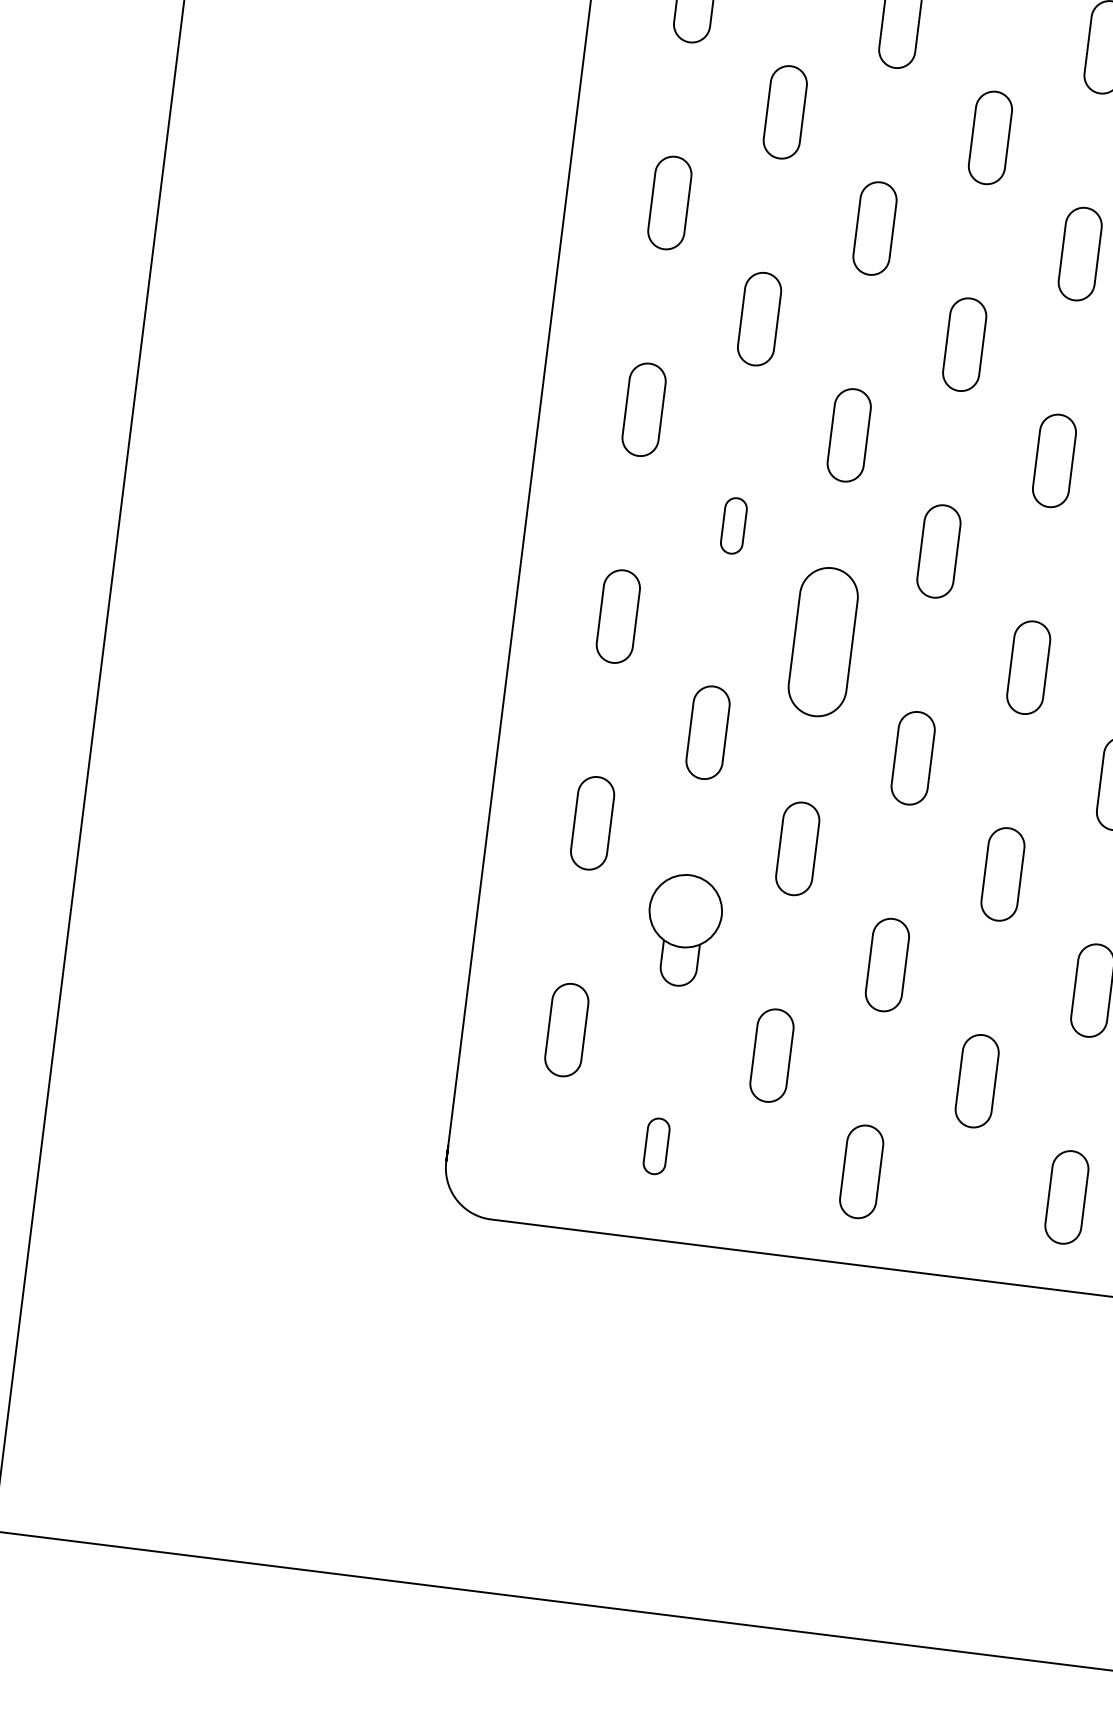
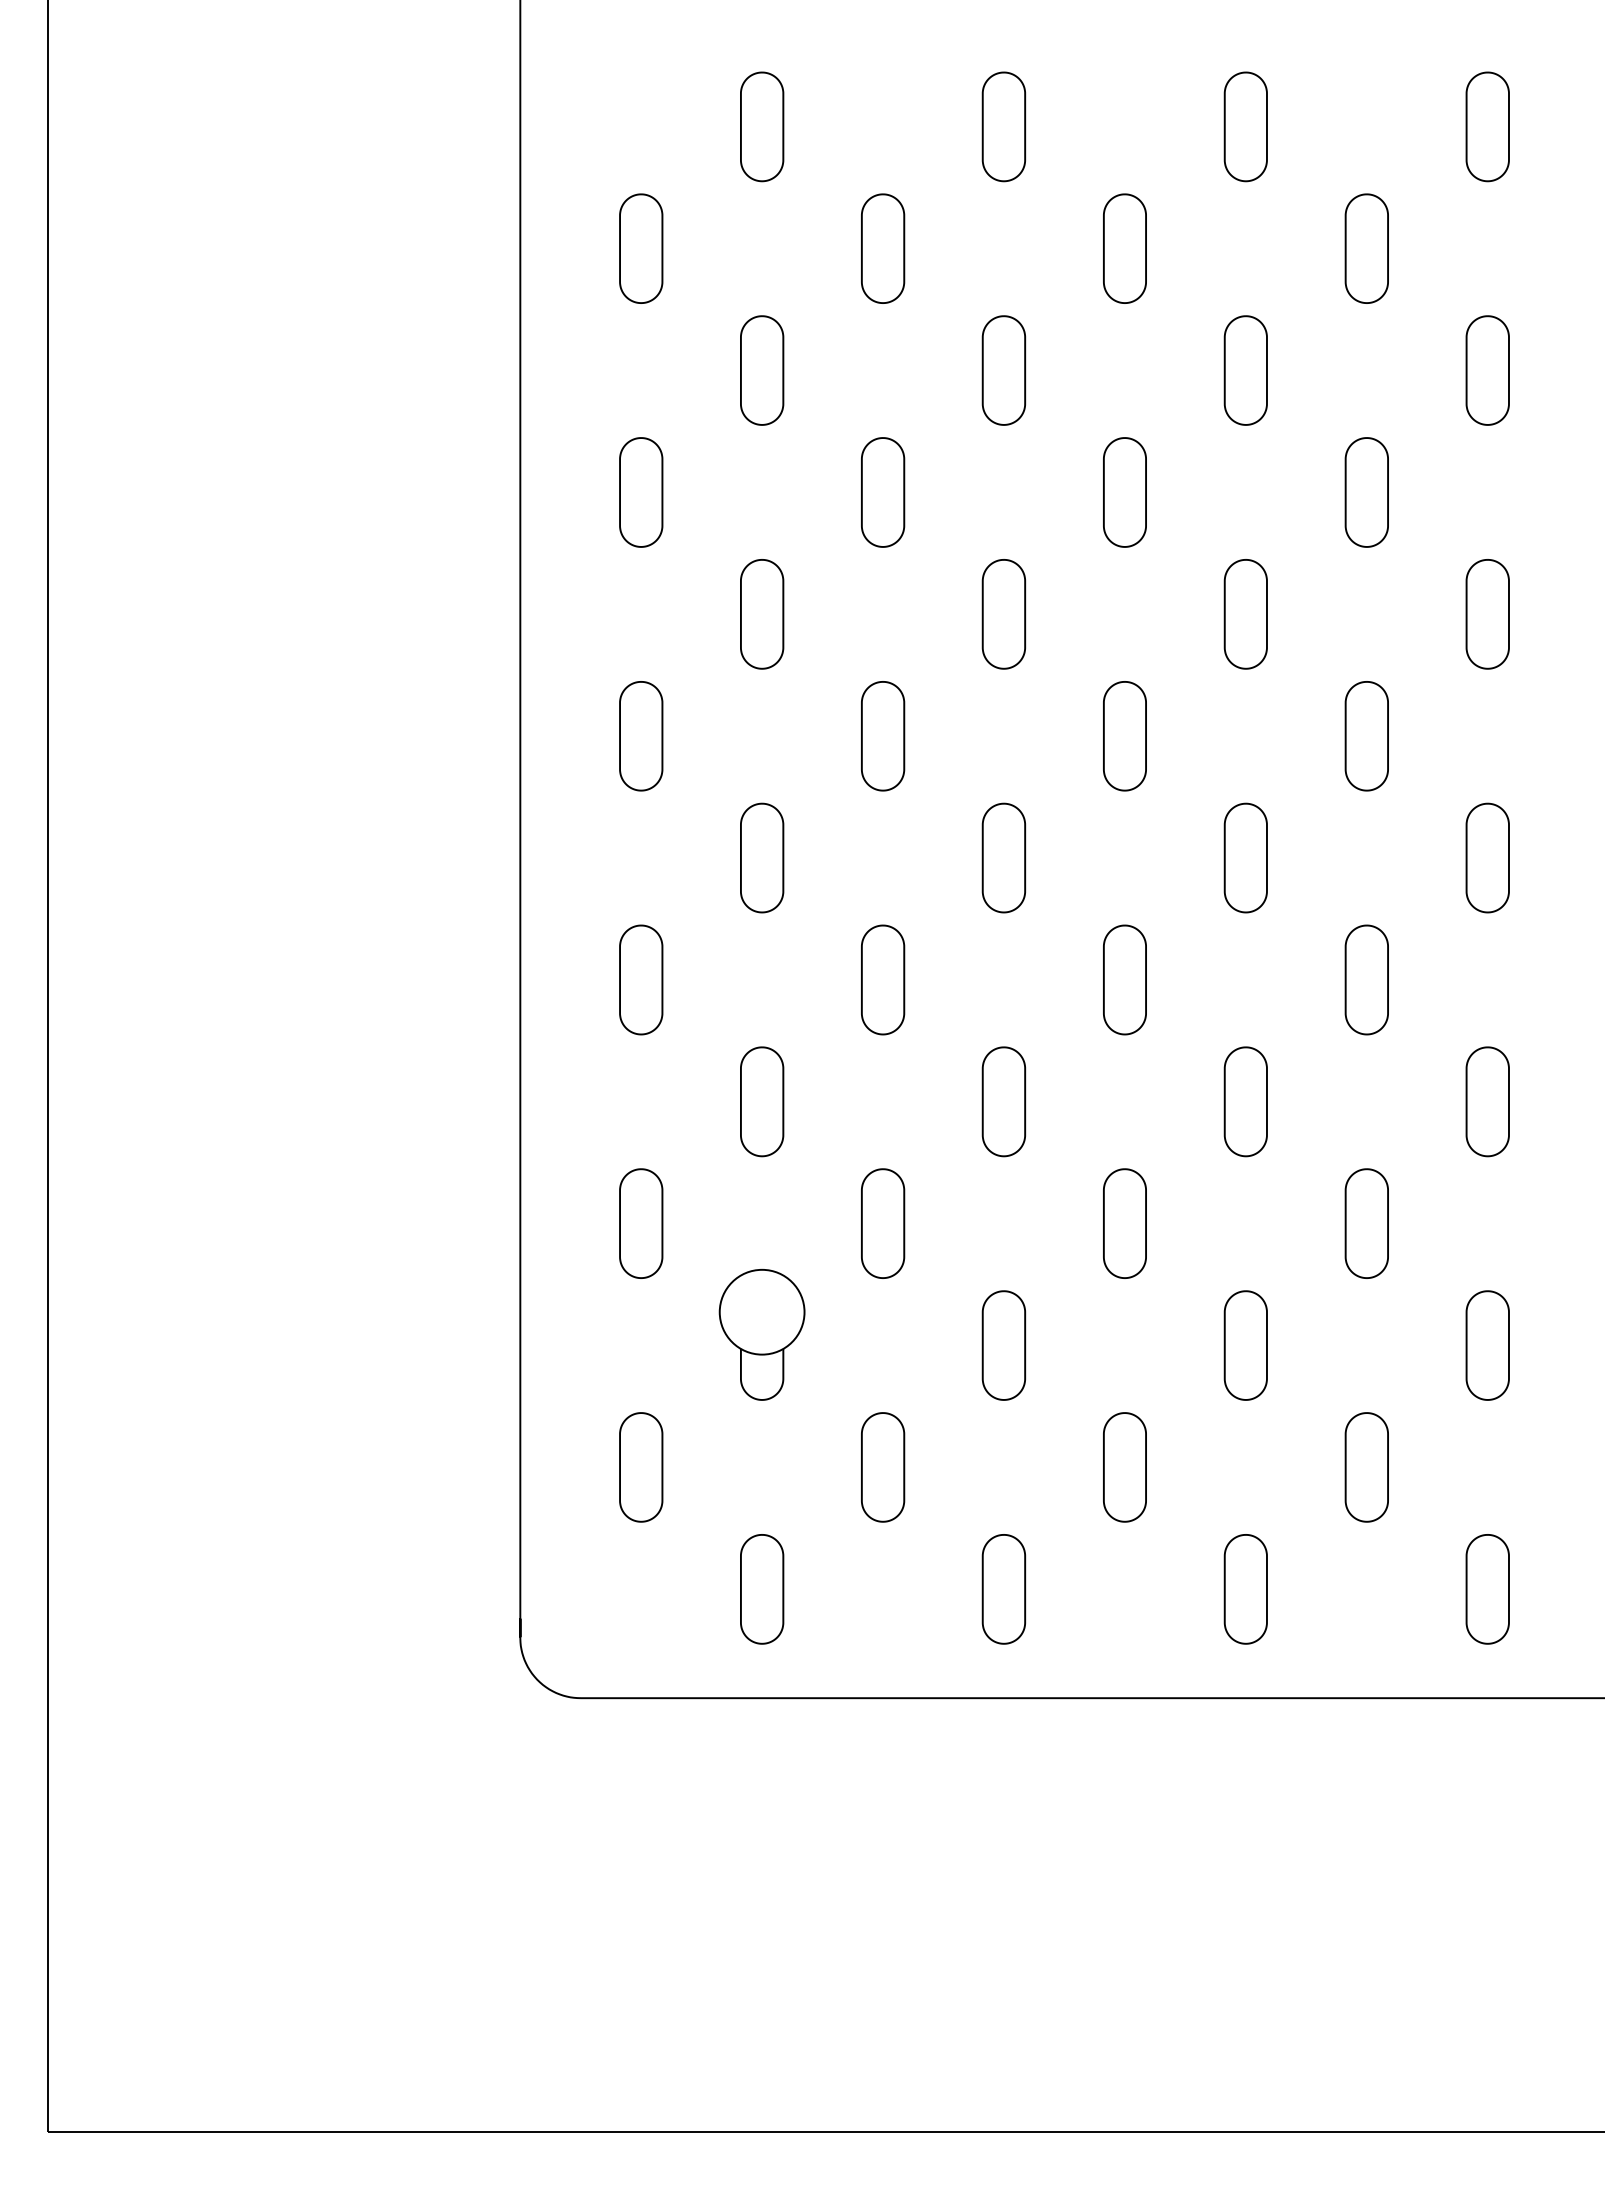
part: (734, 525) -> (762, 857), size x1.67
part: (823, 641) -> (883, 979), size x0.62
part: (656, 1146) -> (762, 1589), size x1.67

